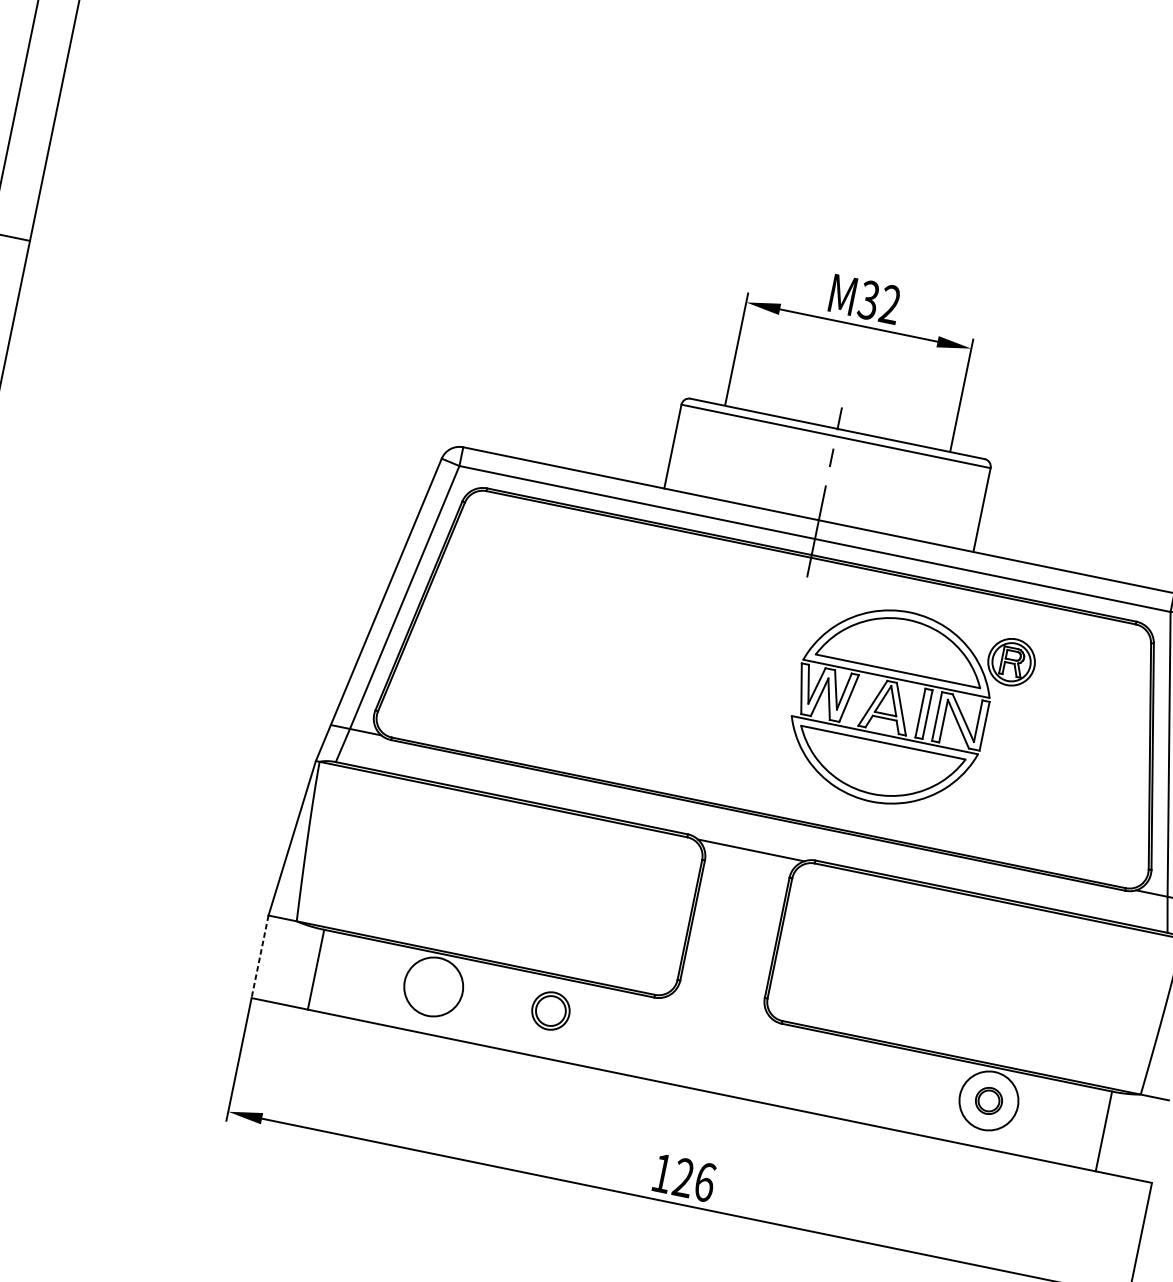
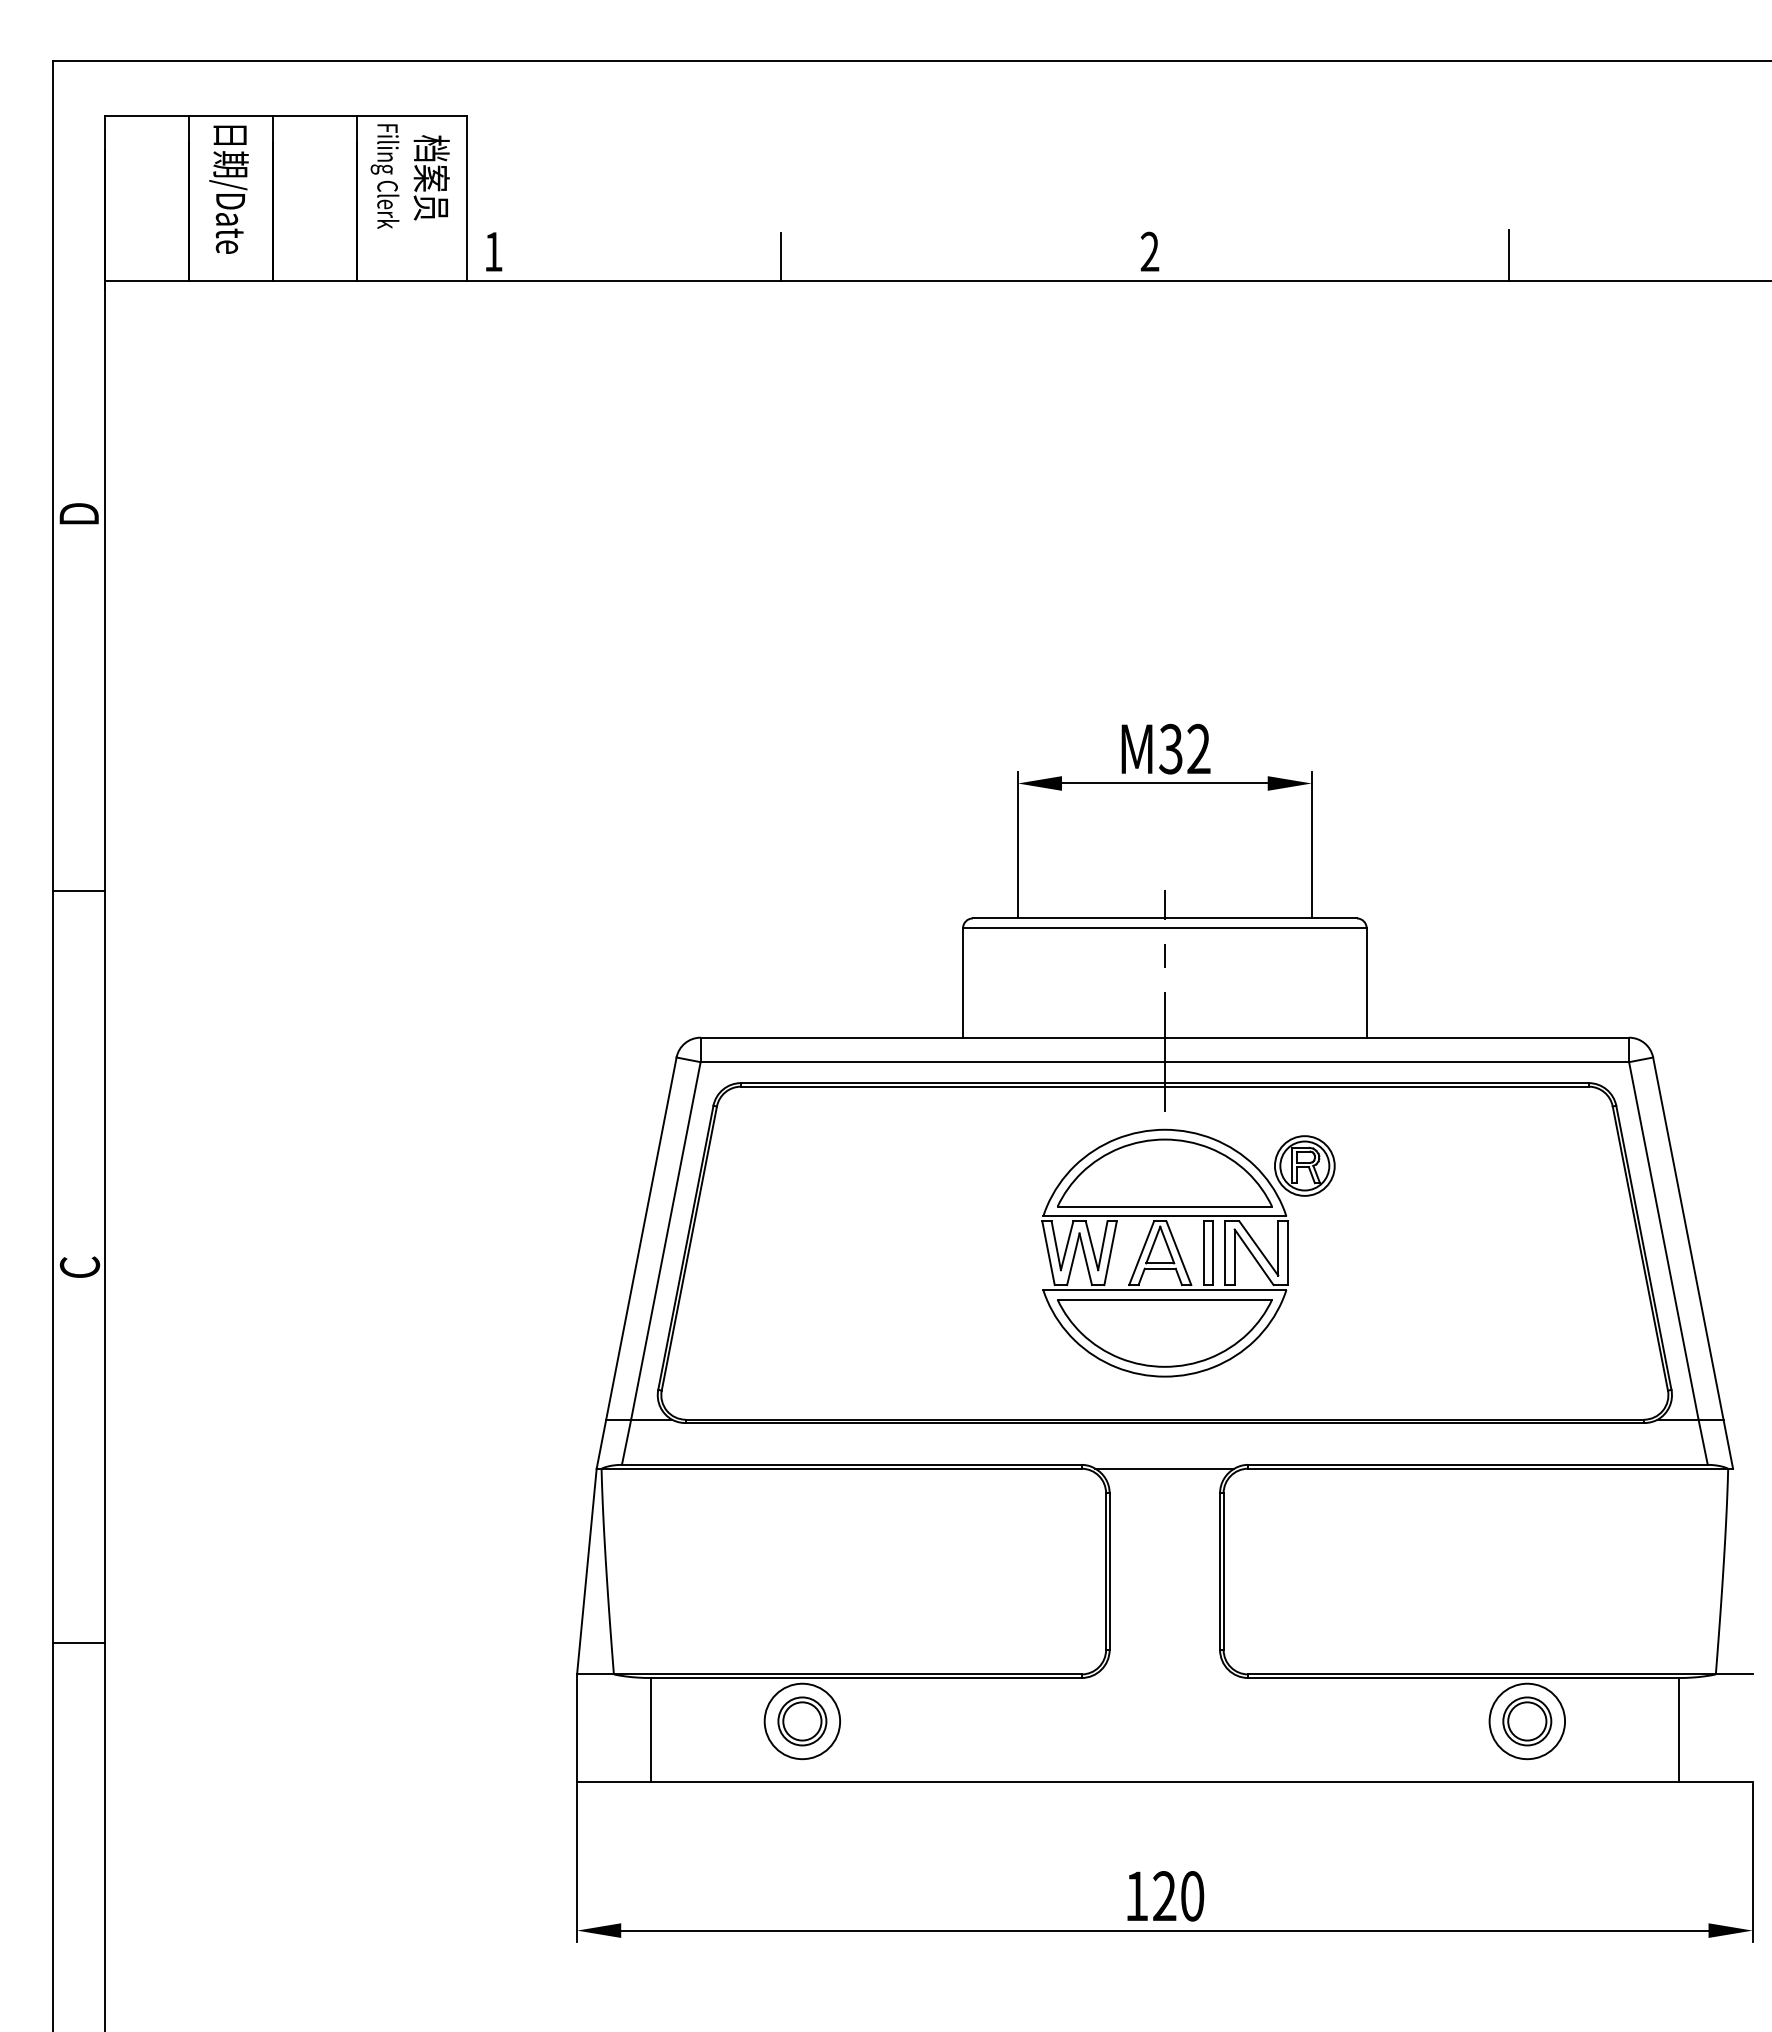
part: (902, 712) -> (1181, 1256), moved
line: (260, 957) -> (577, 1728), dashed -> solid
part: (550, 1011) -> (802, 1721), moved
part: (989, 1101) -> (1527, 1721), size x1.43
text: (704, 1182) -> (1192, 1896), 126 -> 120

